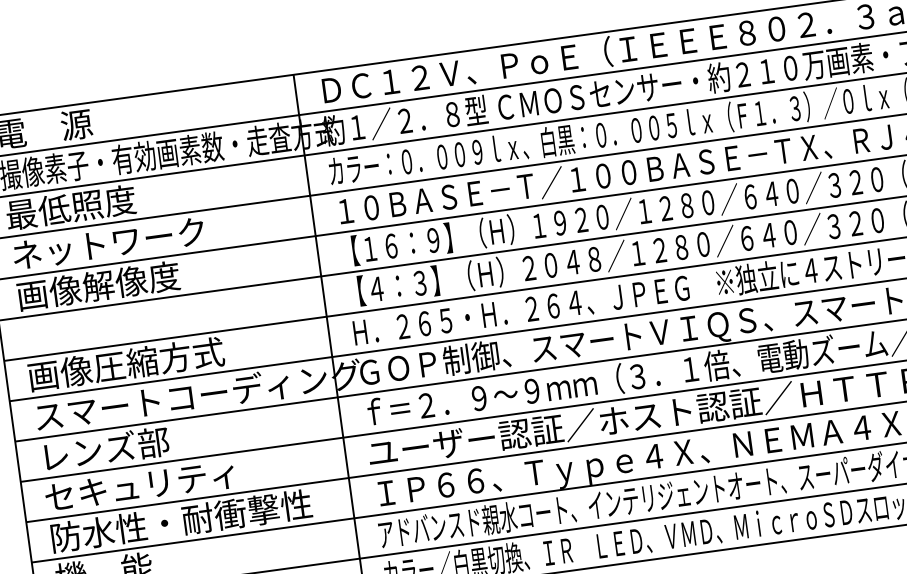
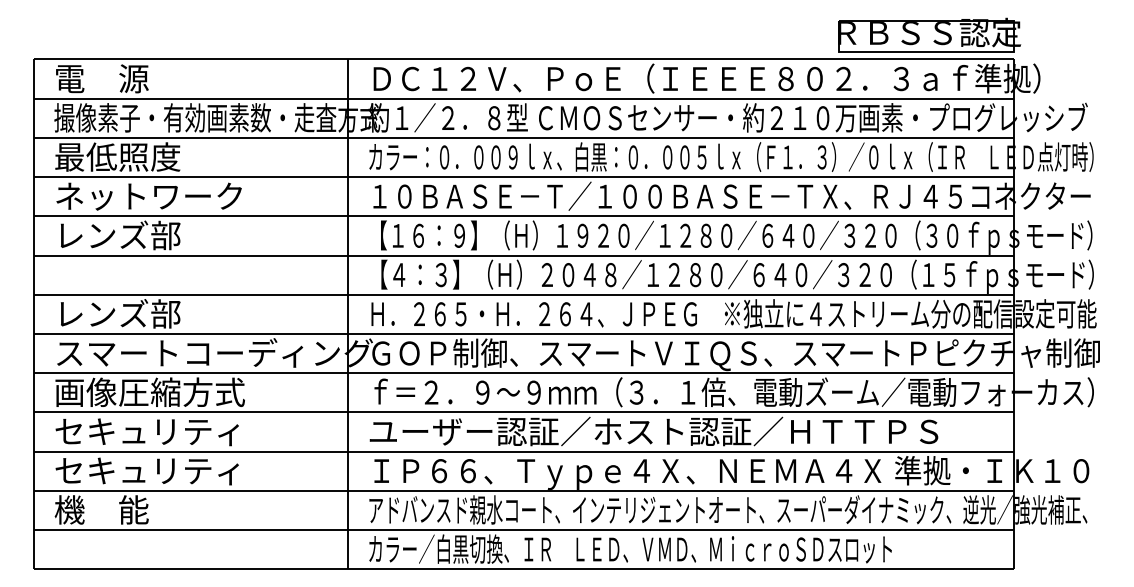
text: (98, 286) -> (133, 235), 画像解像度 -> レンズ部
text: (125, 363) -> (149, 313), 画像圧縮方式 -> レンズ部
text: (136, 445) -> (149, 392), レンズ部 -> 画像圧縮方式
text: (180, 520) -> (181, 470), 防水性・耐衝撃性 -> セキュリティ

